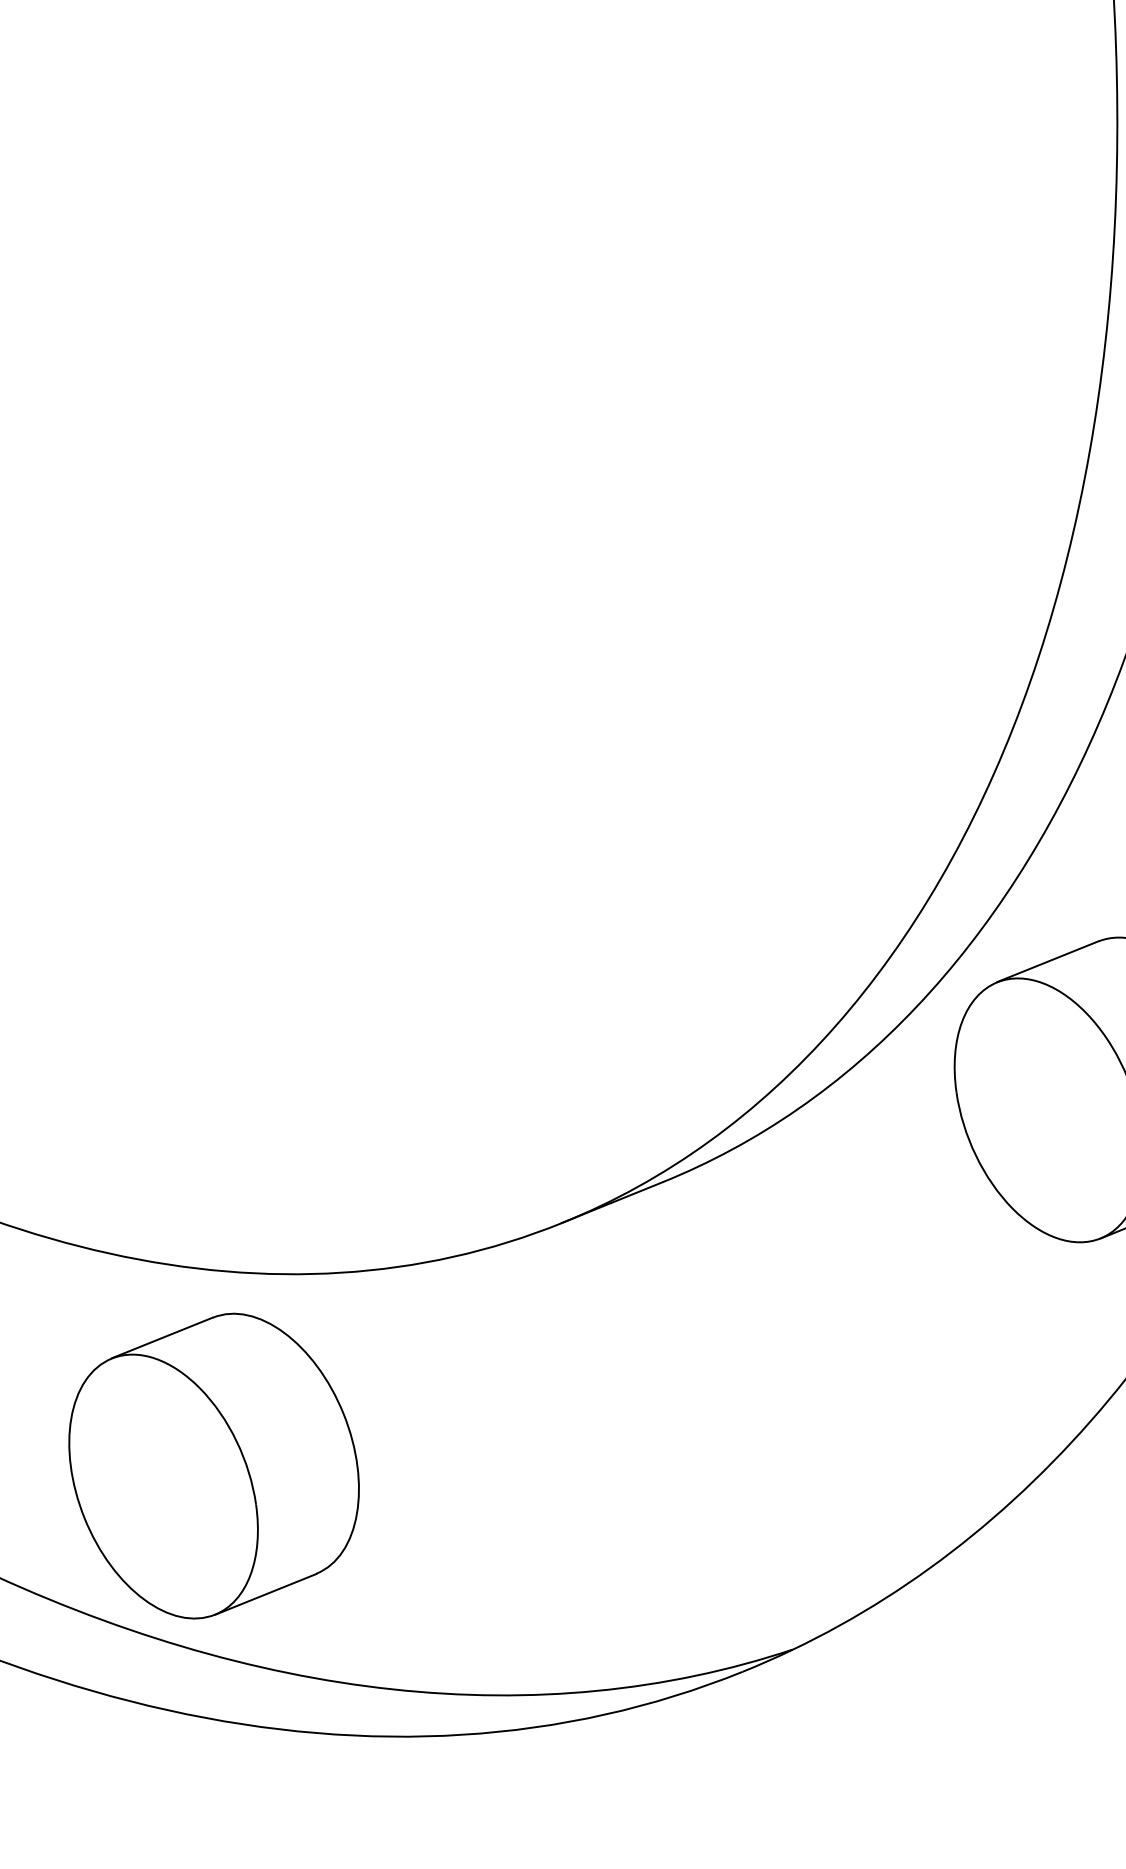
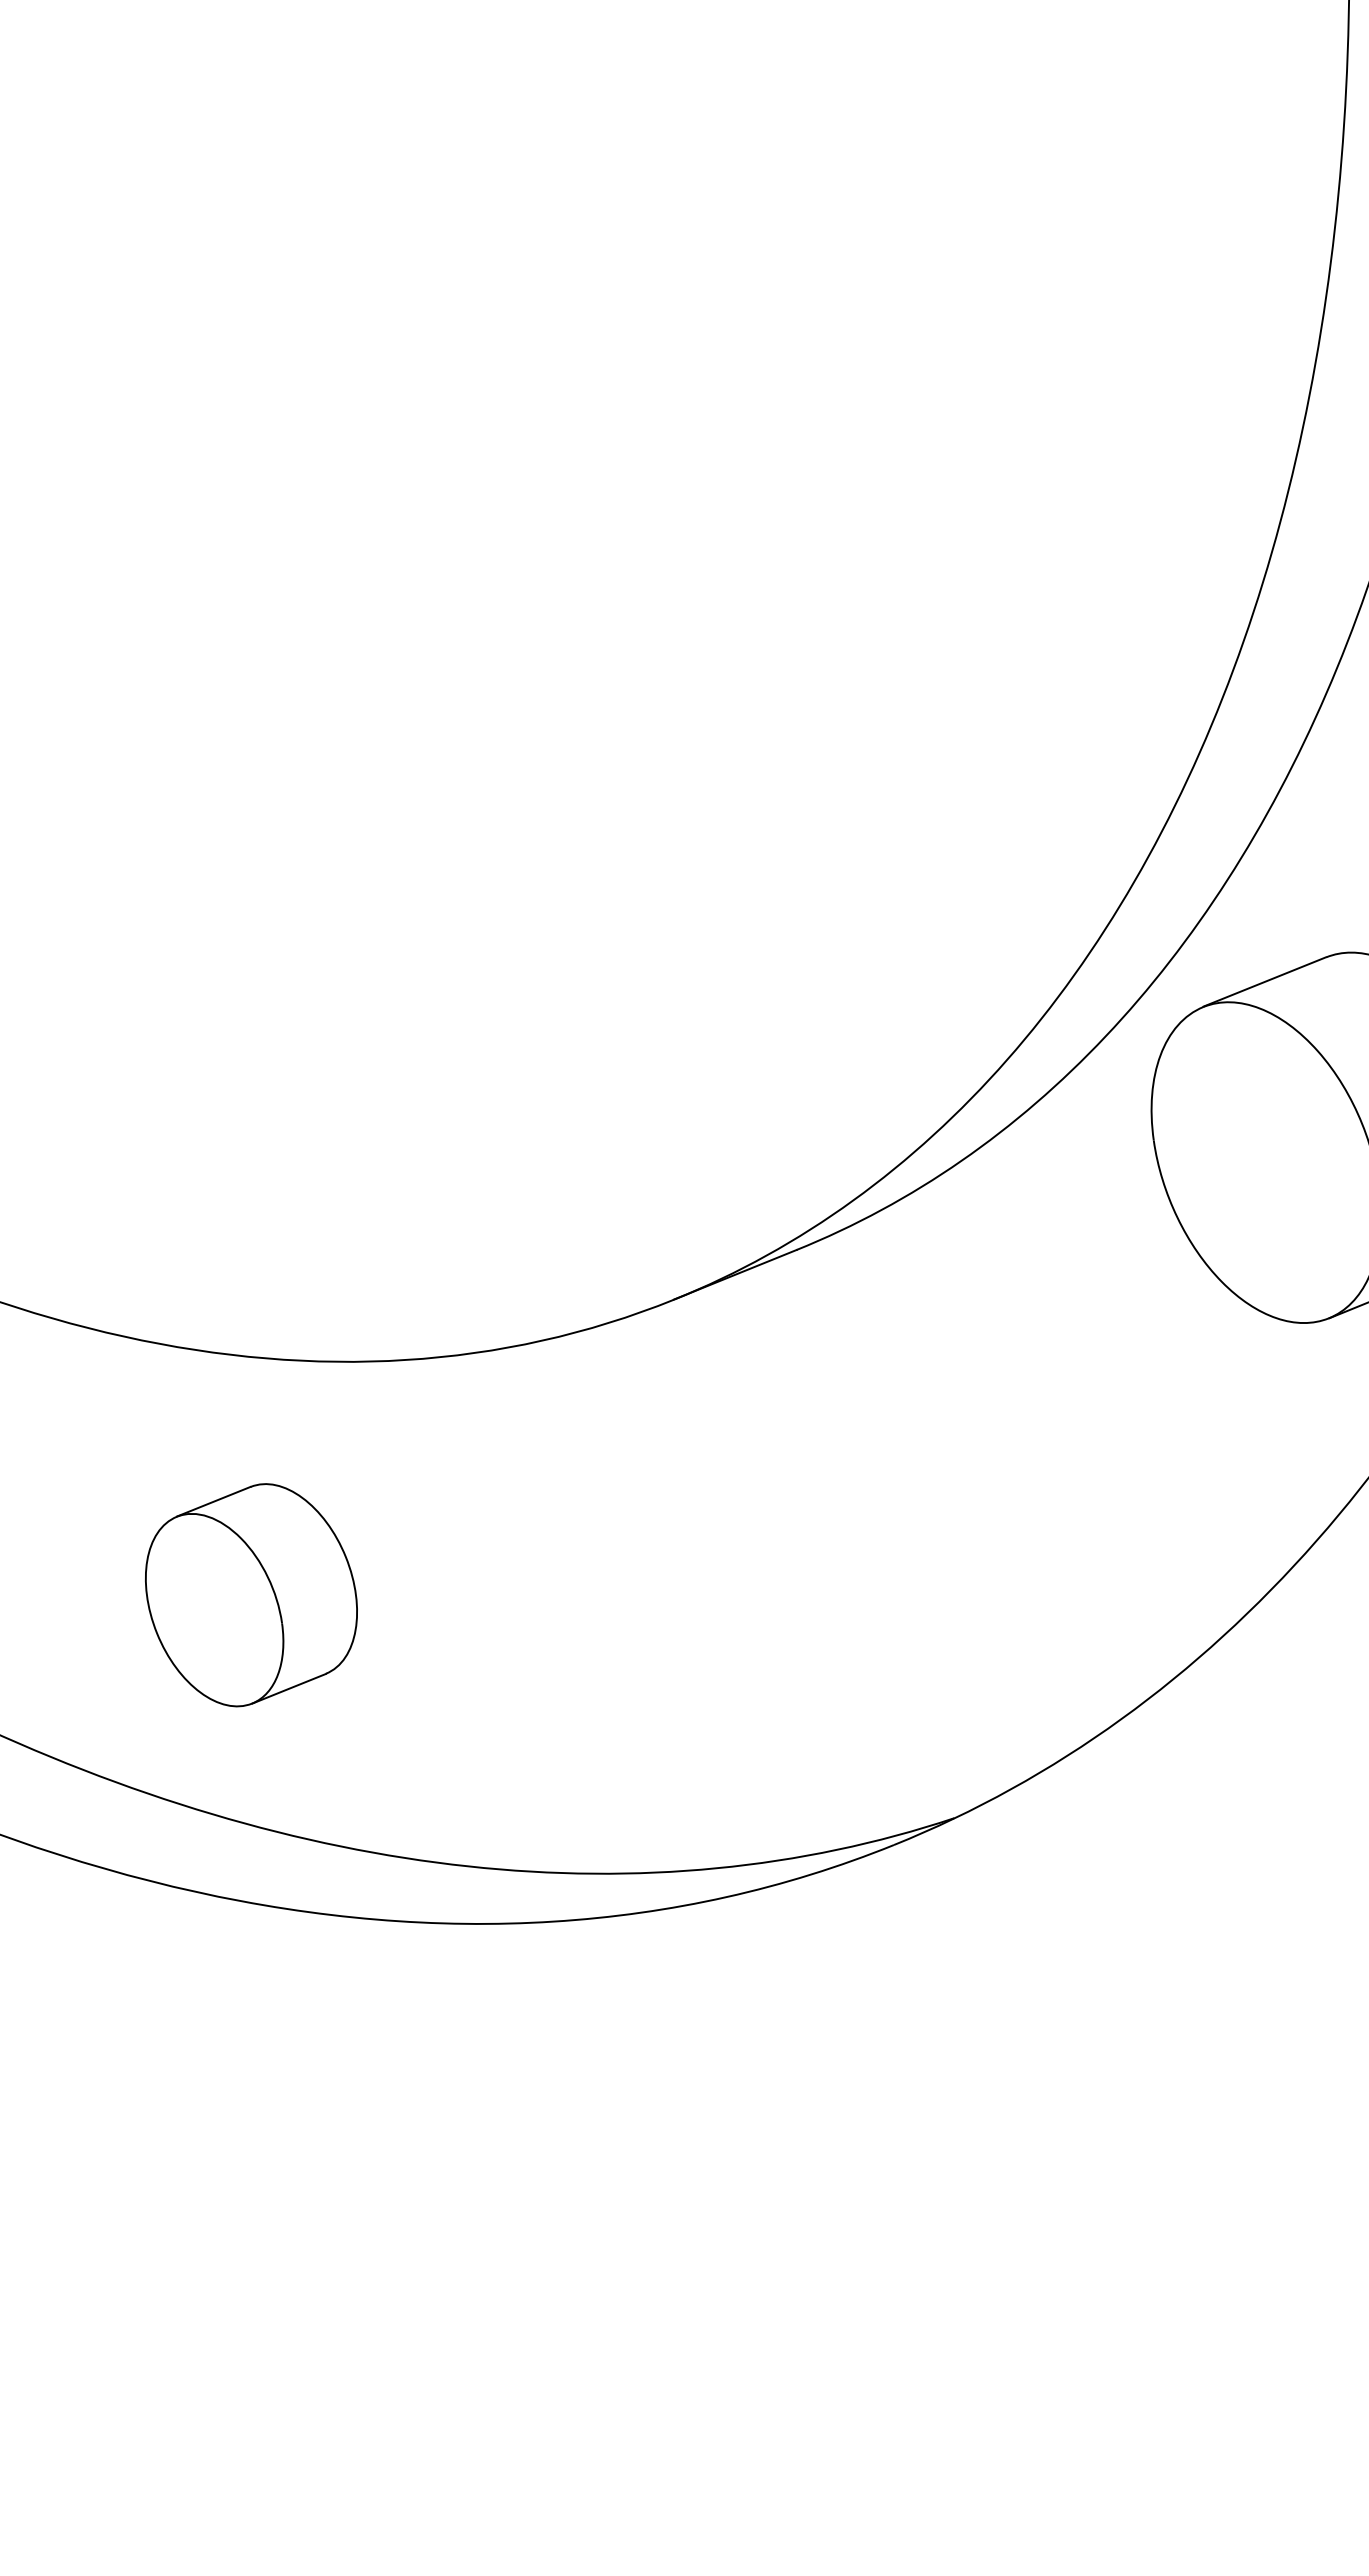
part: (214, 1466) -> (251, 1595), size x0.6

